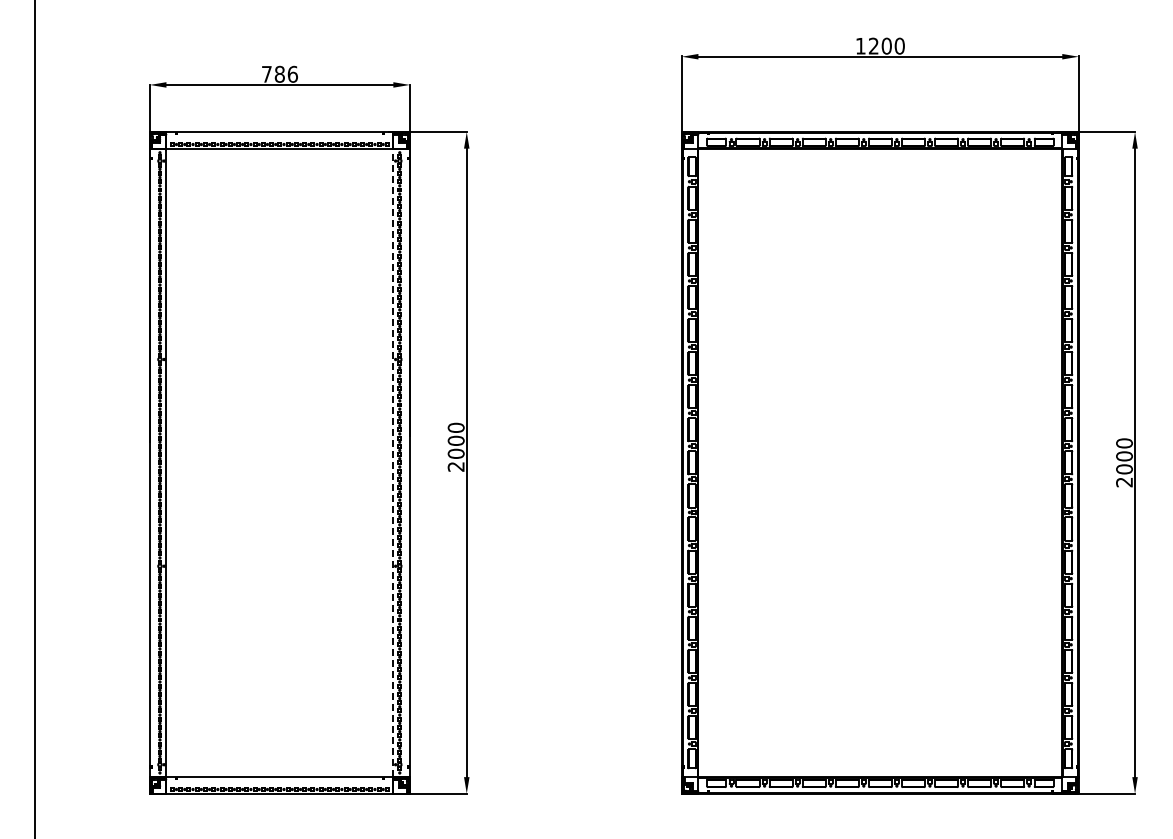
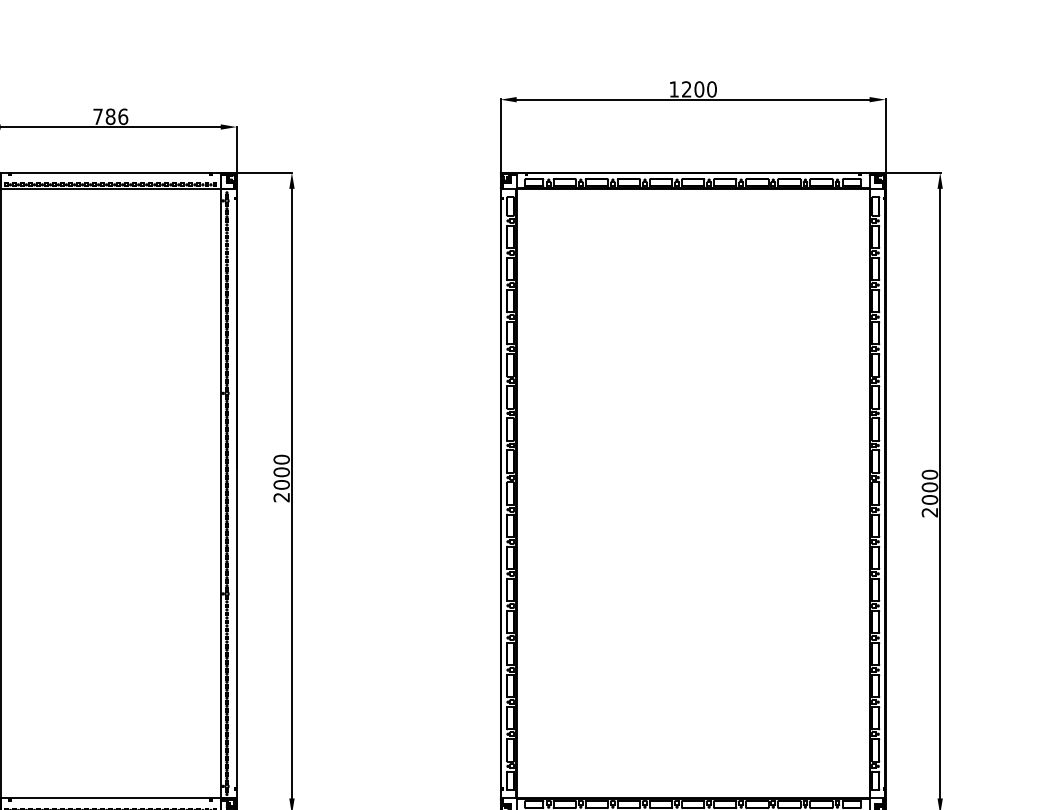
line: (393, 462) -> (220, 493), dashed -> solid

